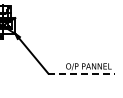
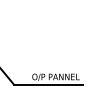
line: (82, 73) -> (49, 84), dashed -> solid

